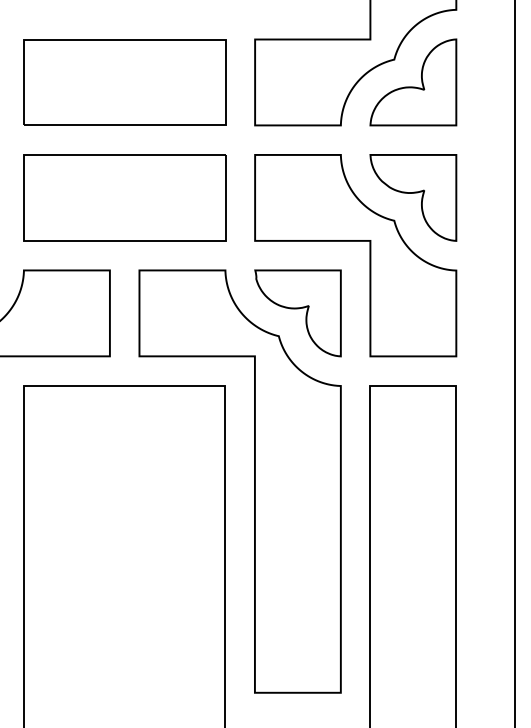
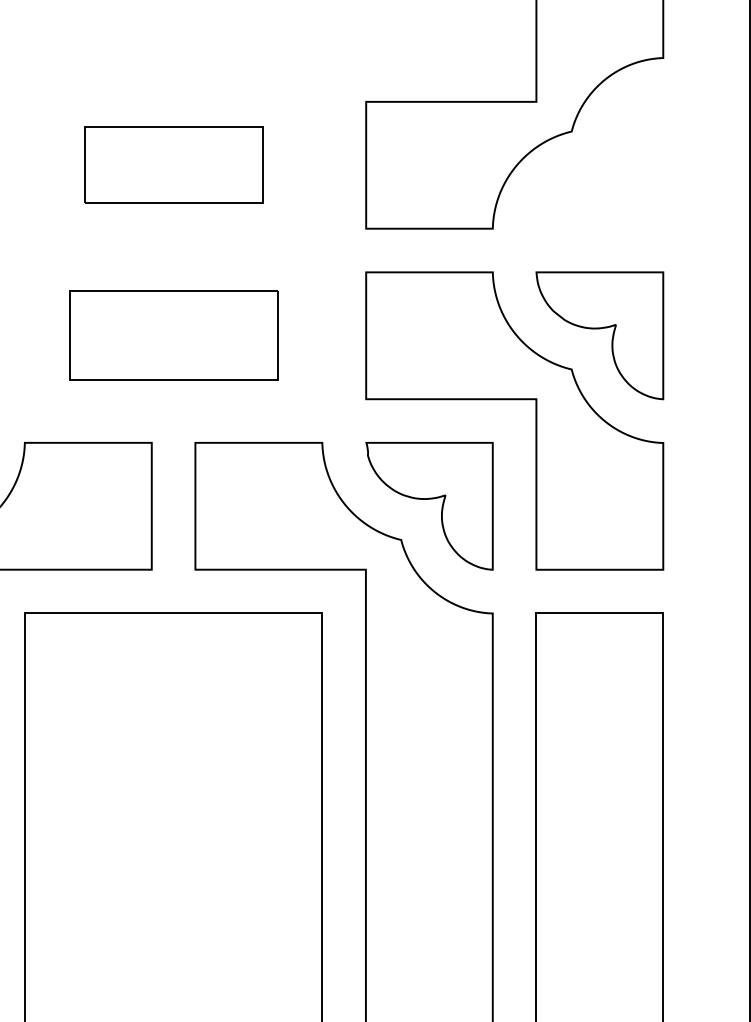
part: (124, 82) -> (173, 165), size x0.6
part: (413, 82) -> (600, 165), removed
part: (124, 197) -> (173, 335), size x0.7

